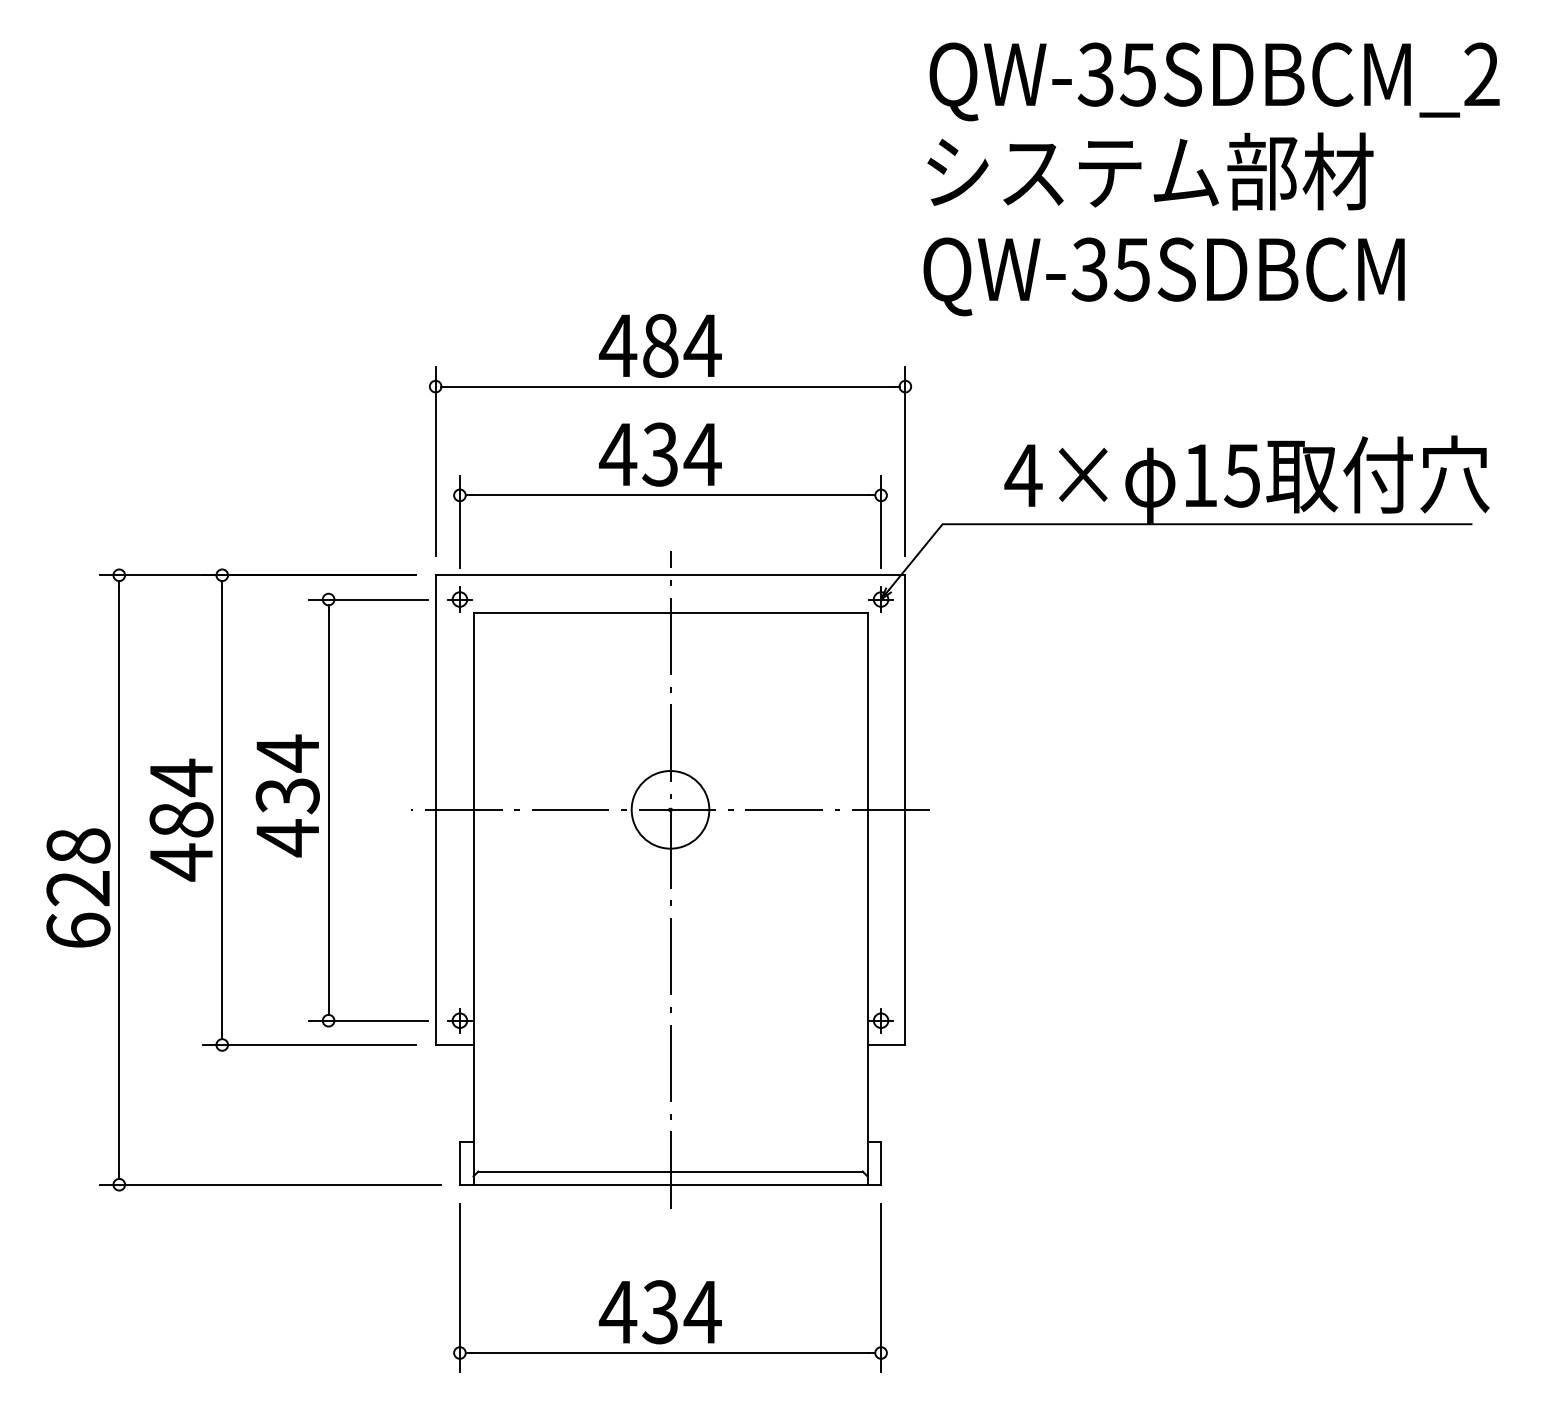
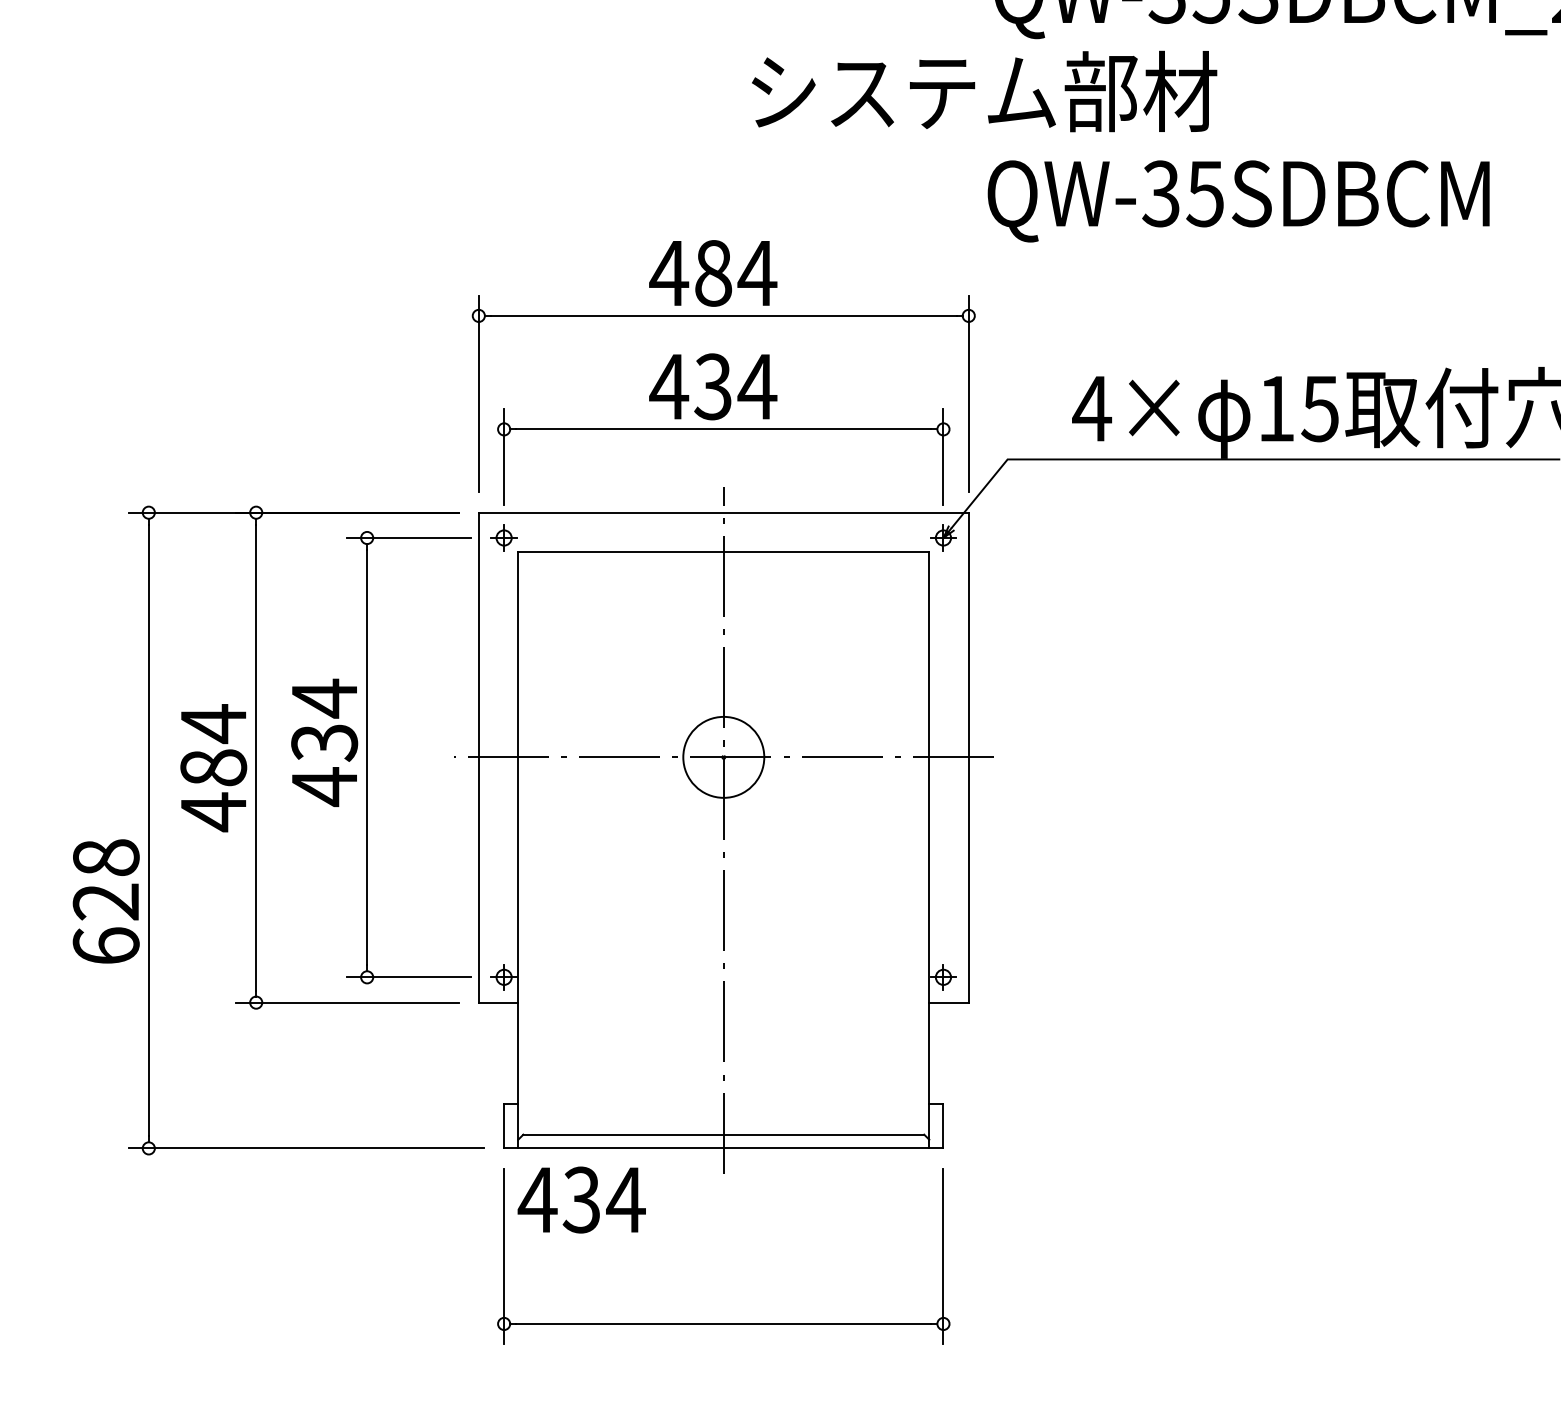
text: (1150, 171) -> (984, 91), moved
text: (78, 887) -> (106, 900), moved
text: (659, 1312) -> (580, 1200), moved

